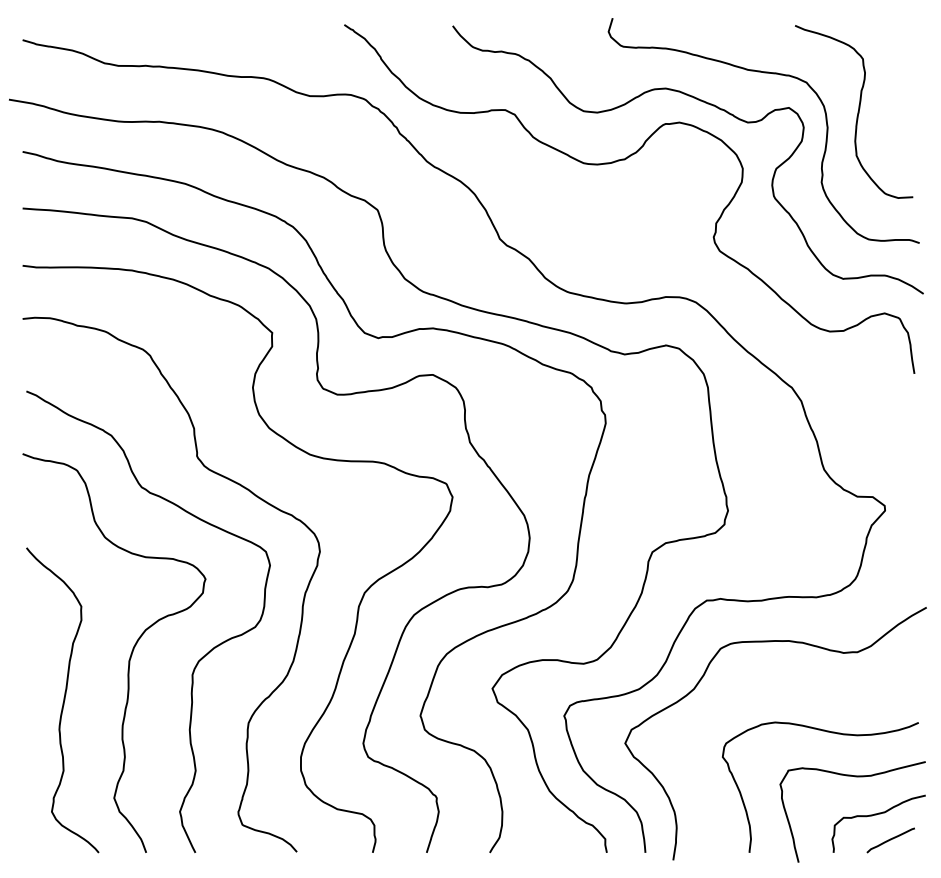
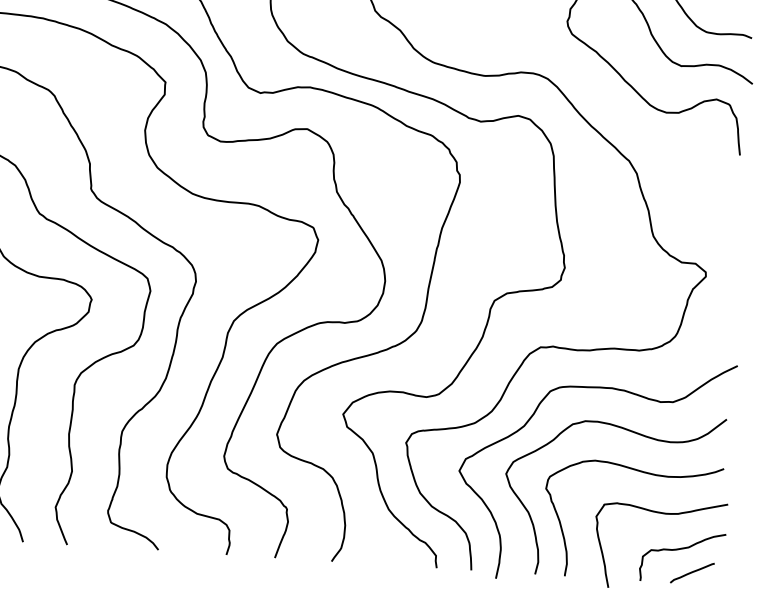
curve: (819, 690) -> (636, 434), added

